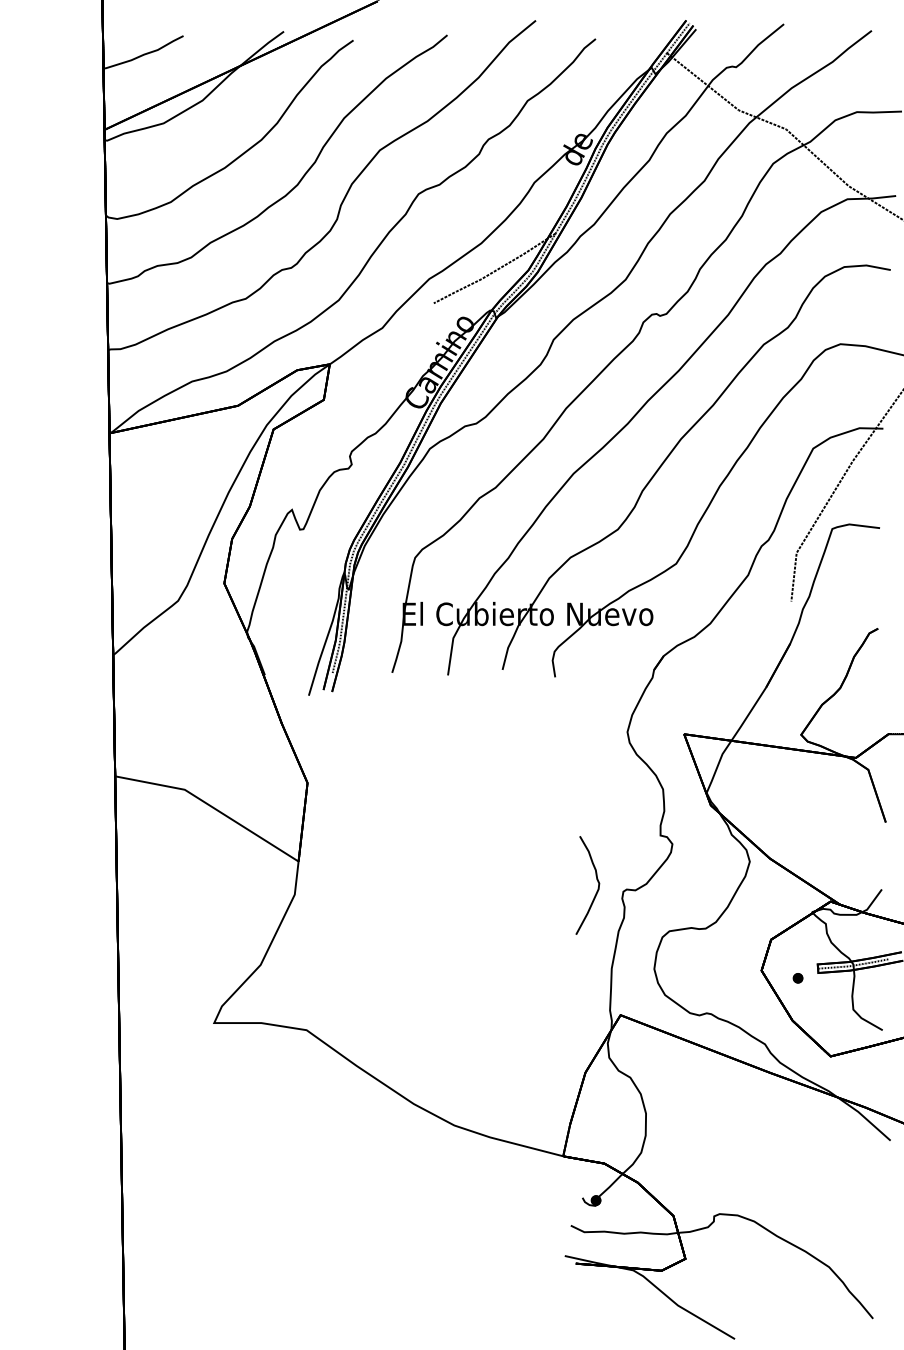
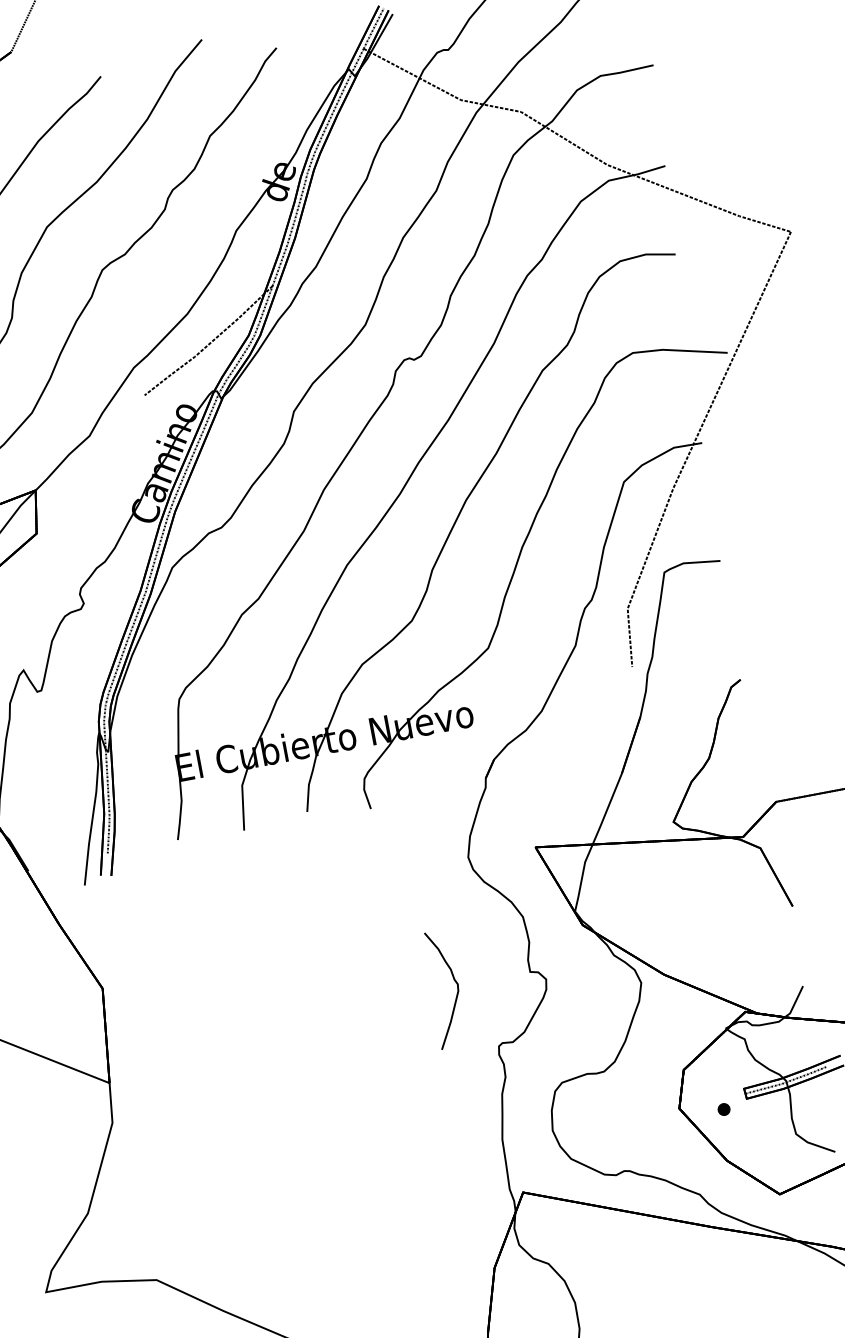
curve: (596, 880) -> (453, 981), moved

